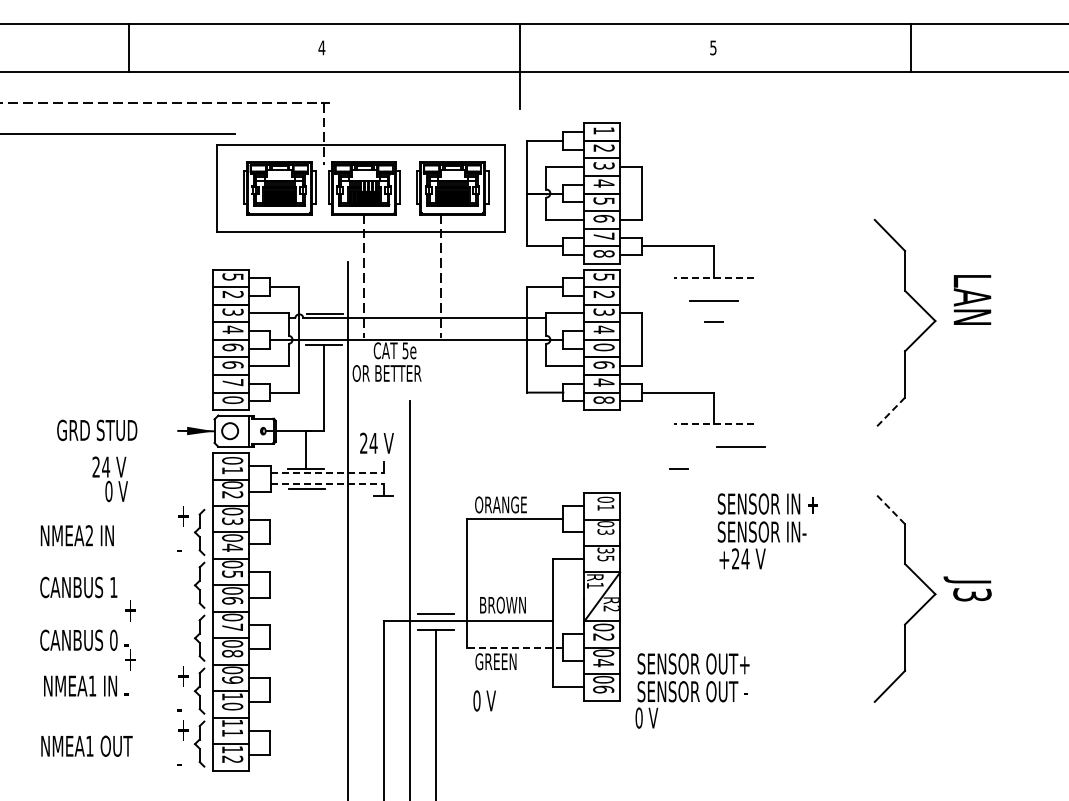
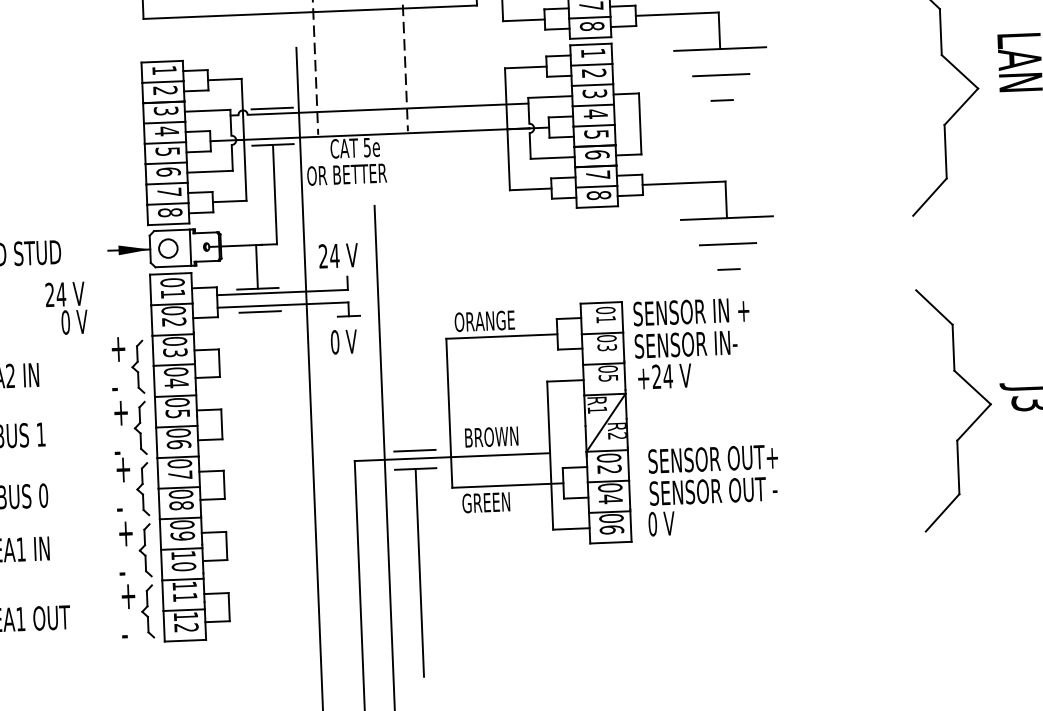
text: (232, 276) -> (163, 69), 5 -> 1
text: (603, 276) -> (592, 52), 5 -> 1
line: (713, 277) -> (719, 48), dashed -> solid
text: (232, 347) -> (167, 151), 6 -> 5
text: (603, 347) -> (595, 134), 0 -> 5
text: (603, 382) -> (597, 175), 4 -> 7
text: (232, 399) -> (169, 211), 0 -> 8
line: (889, 413) -> (929, 197), dashed -> solid
line: (713, 424) -> (726, 218), dashed -> solid
line: (740, 446) -> (727, 243), moved
line: (678, 468) -> (728, 269), moved
line: (327, 473) -> (282, 292), dashed -> solid
text: (109, 479) -> (65, 308), moved
line: (327, 483) -> (283, 304), dashed -> solid
line: (889, 508) -> (933, 307), dashed -> solid
text: (767, 531) -> (692, 343), moved
text: (605, 550) -> (607, 369), 35 -> 05
text: (129, 647) -> (121, 455), moved
line: (514, 647) -> (506, 485), dashed -> solid
text: (692, 690) -> (713, 489), moved
text: (484, 700) -> (343, 341), moved

